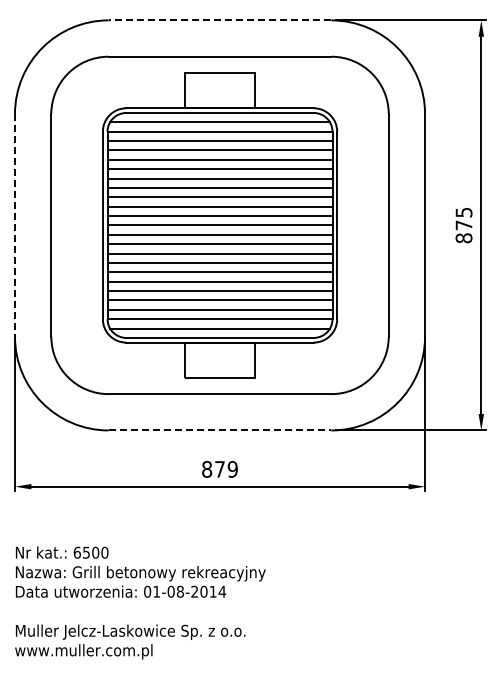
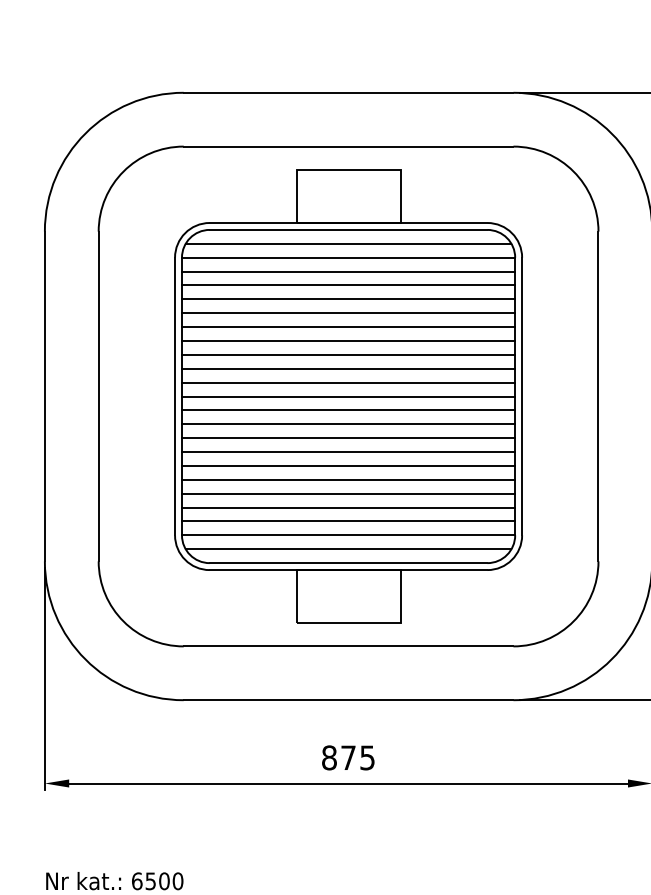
line: (219, 20) -> (347, 92), dashed -> solid
line: (15, 225) -> (45, 396), dashed -> solid
line: (220, 430) -> (349, 700), dashed -> solid
text: (232, 469) -> (367, 758), 879 -> 875

